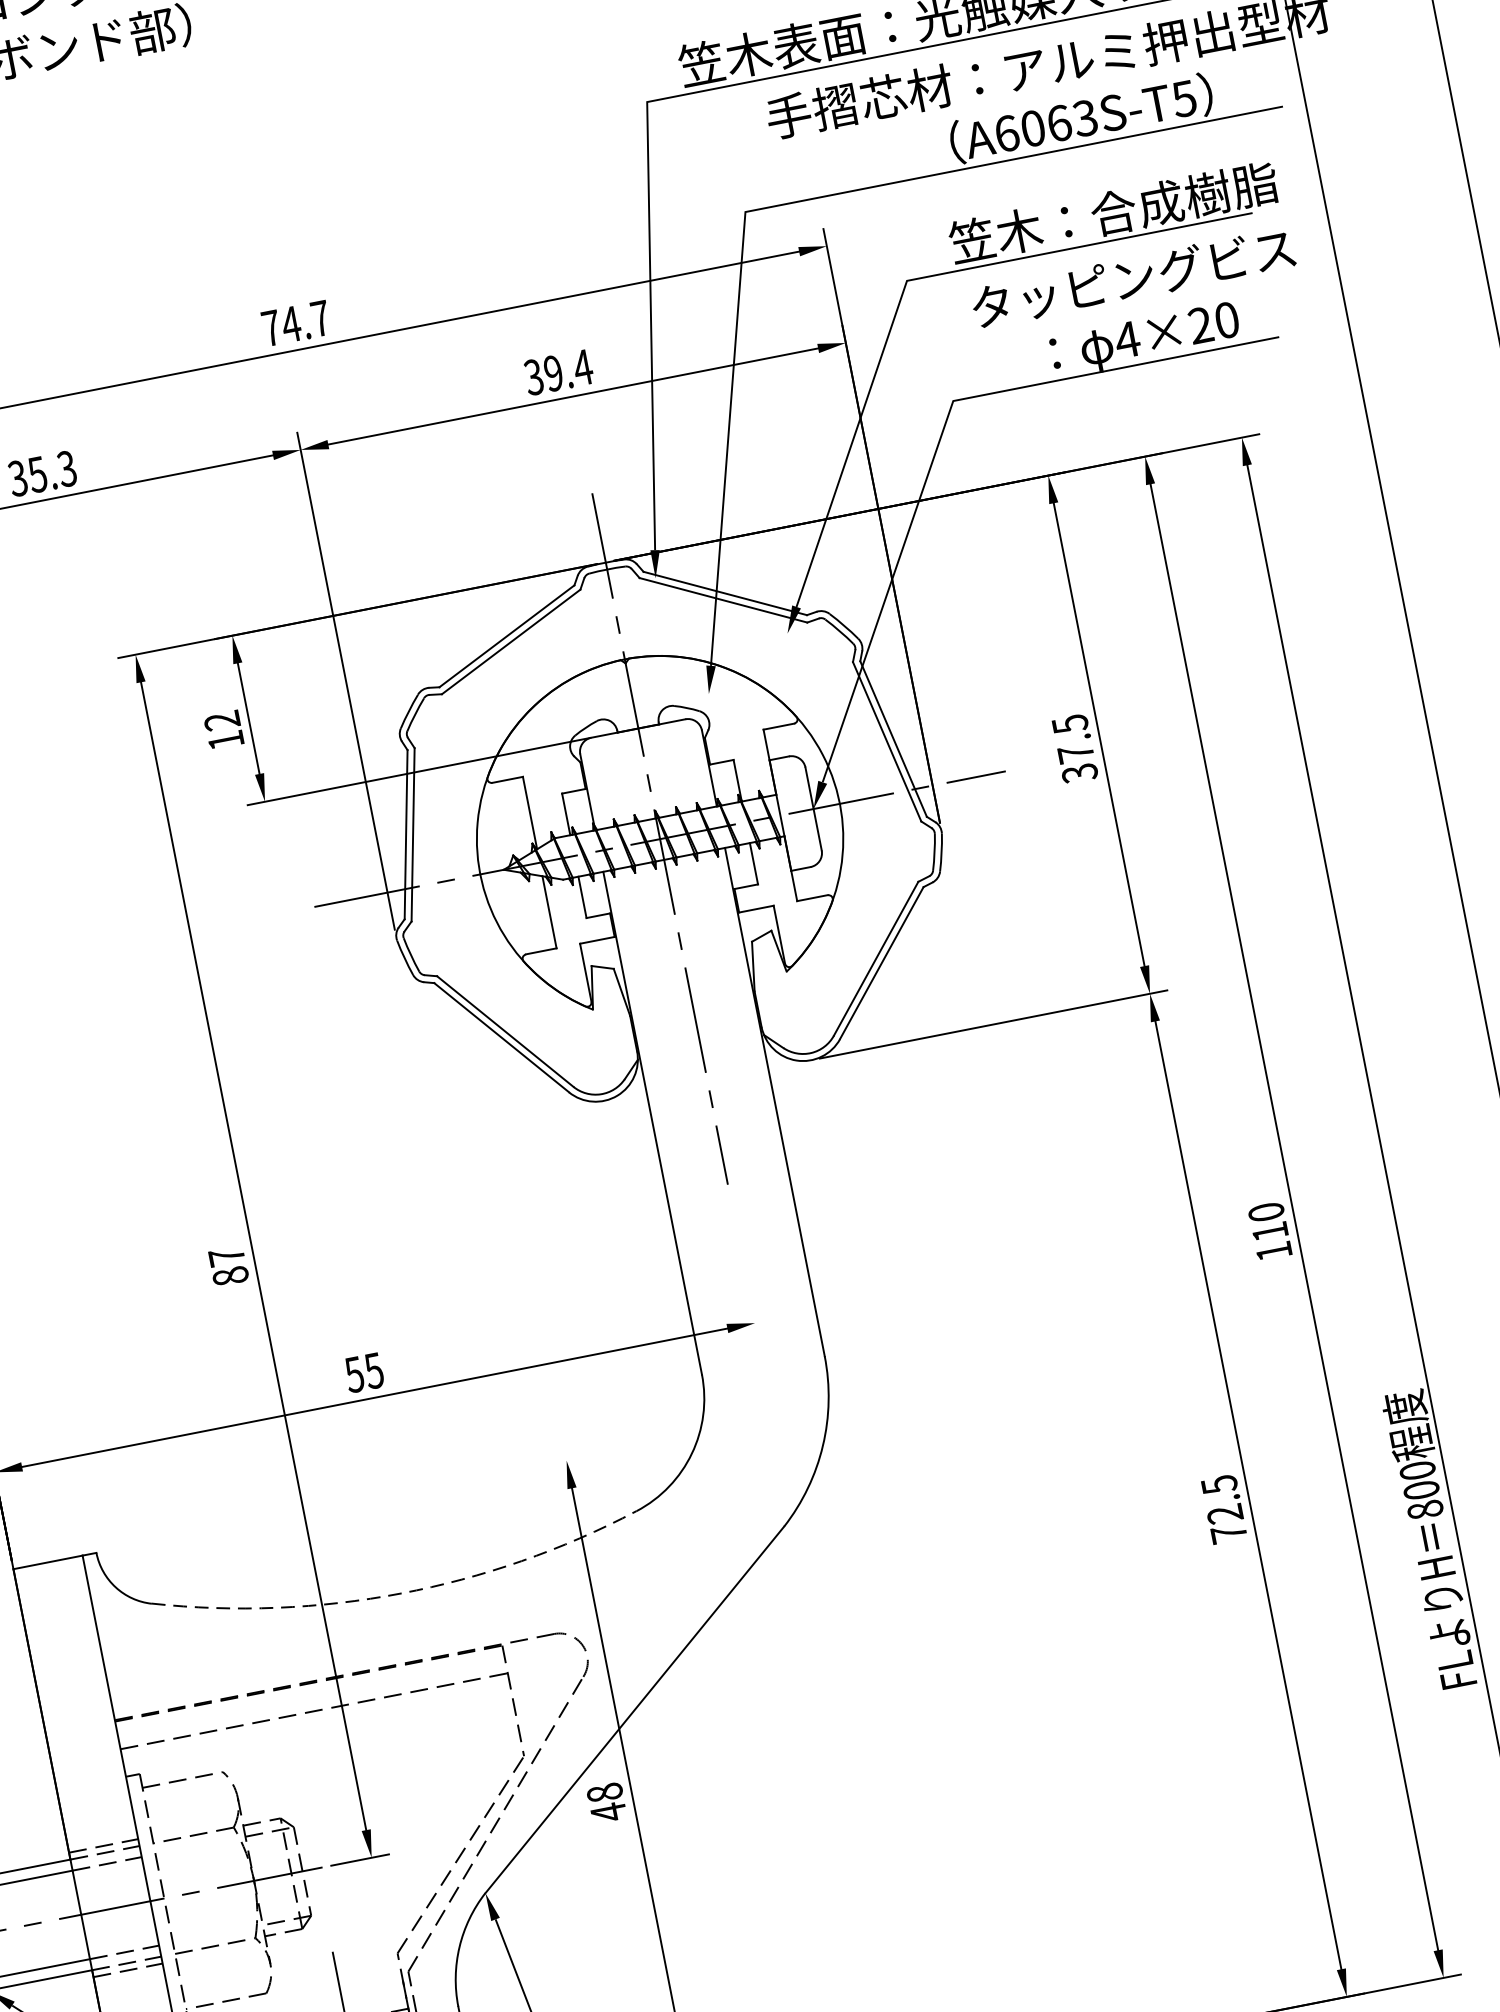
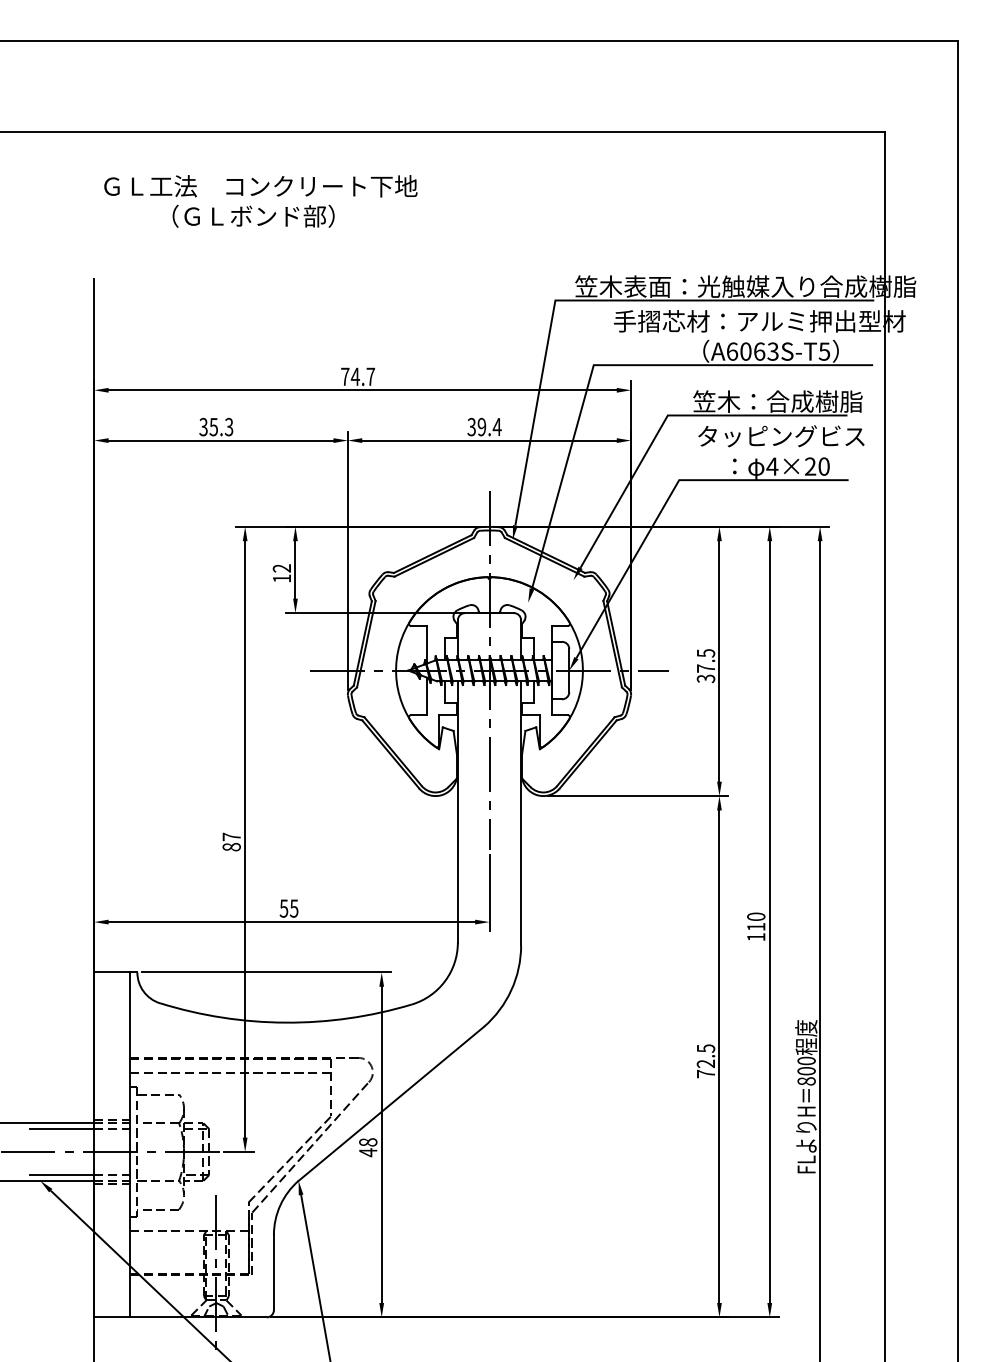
line: (743, 1266) -> (489, 892), added
line: (343, 1504) -> (265, 972), added
arc: (400, 1593) -> (285, 1022), dashed -> solid

